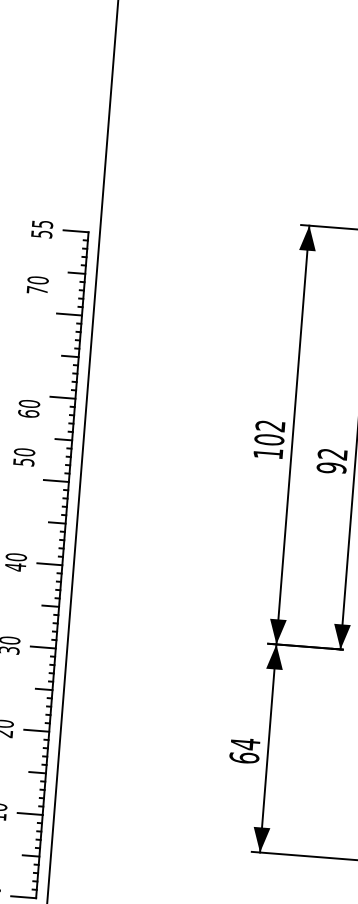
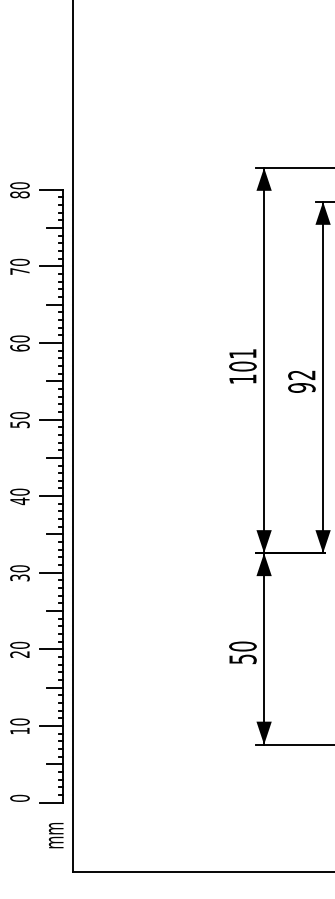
text: (41, 229) -> (19, 190), 55 -> 80
text: (37, 284) -> (19, 266), moved
text: (28, 408) -> (19, 343), moved
text: (270, 425) -> (242, 353), 102 -> 101
text: (23, 457) -> (19, 420), moved
text: (244, 750) -> (242, 652), 64 -> 50

